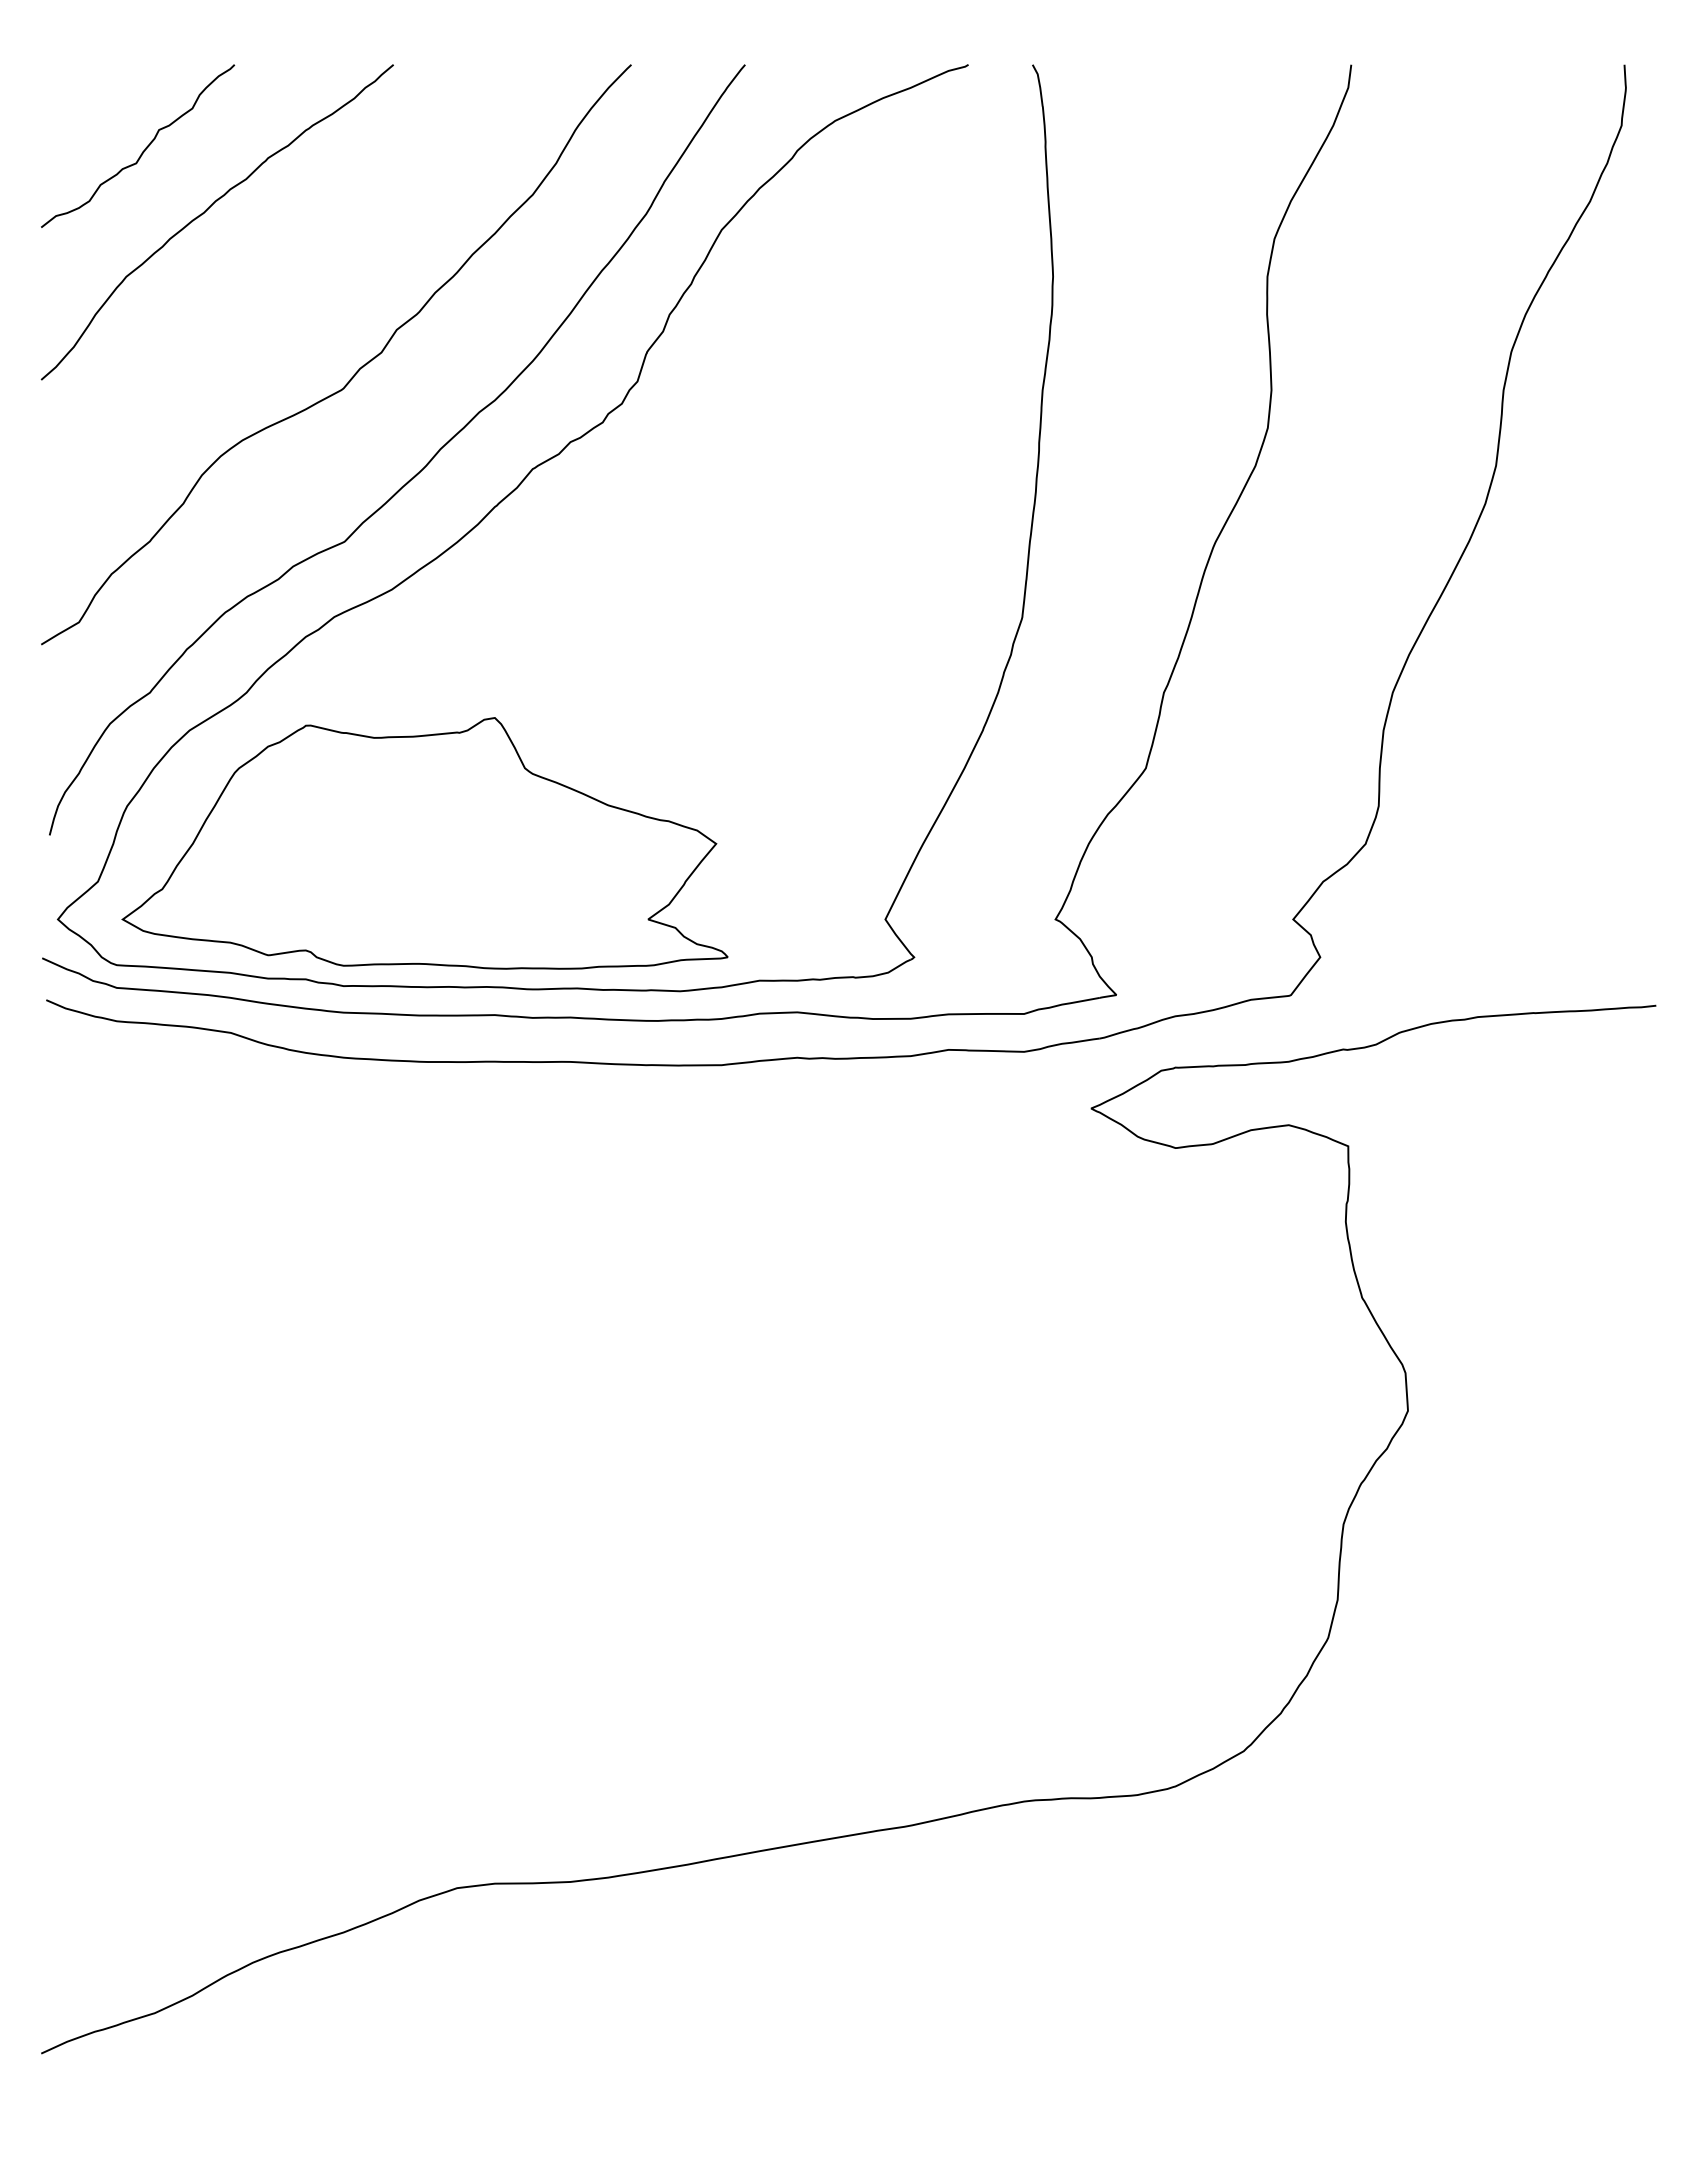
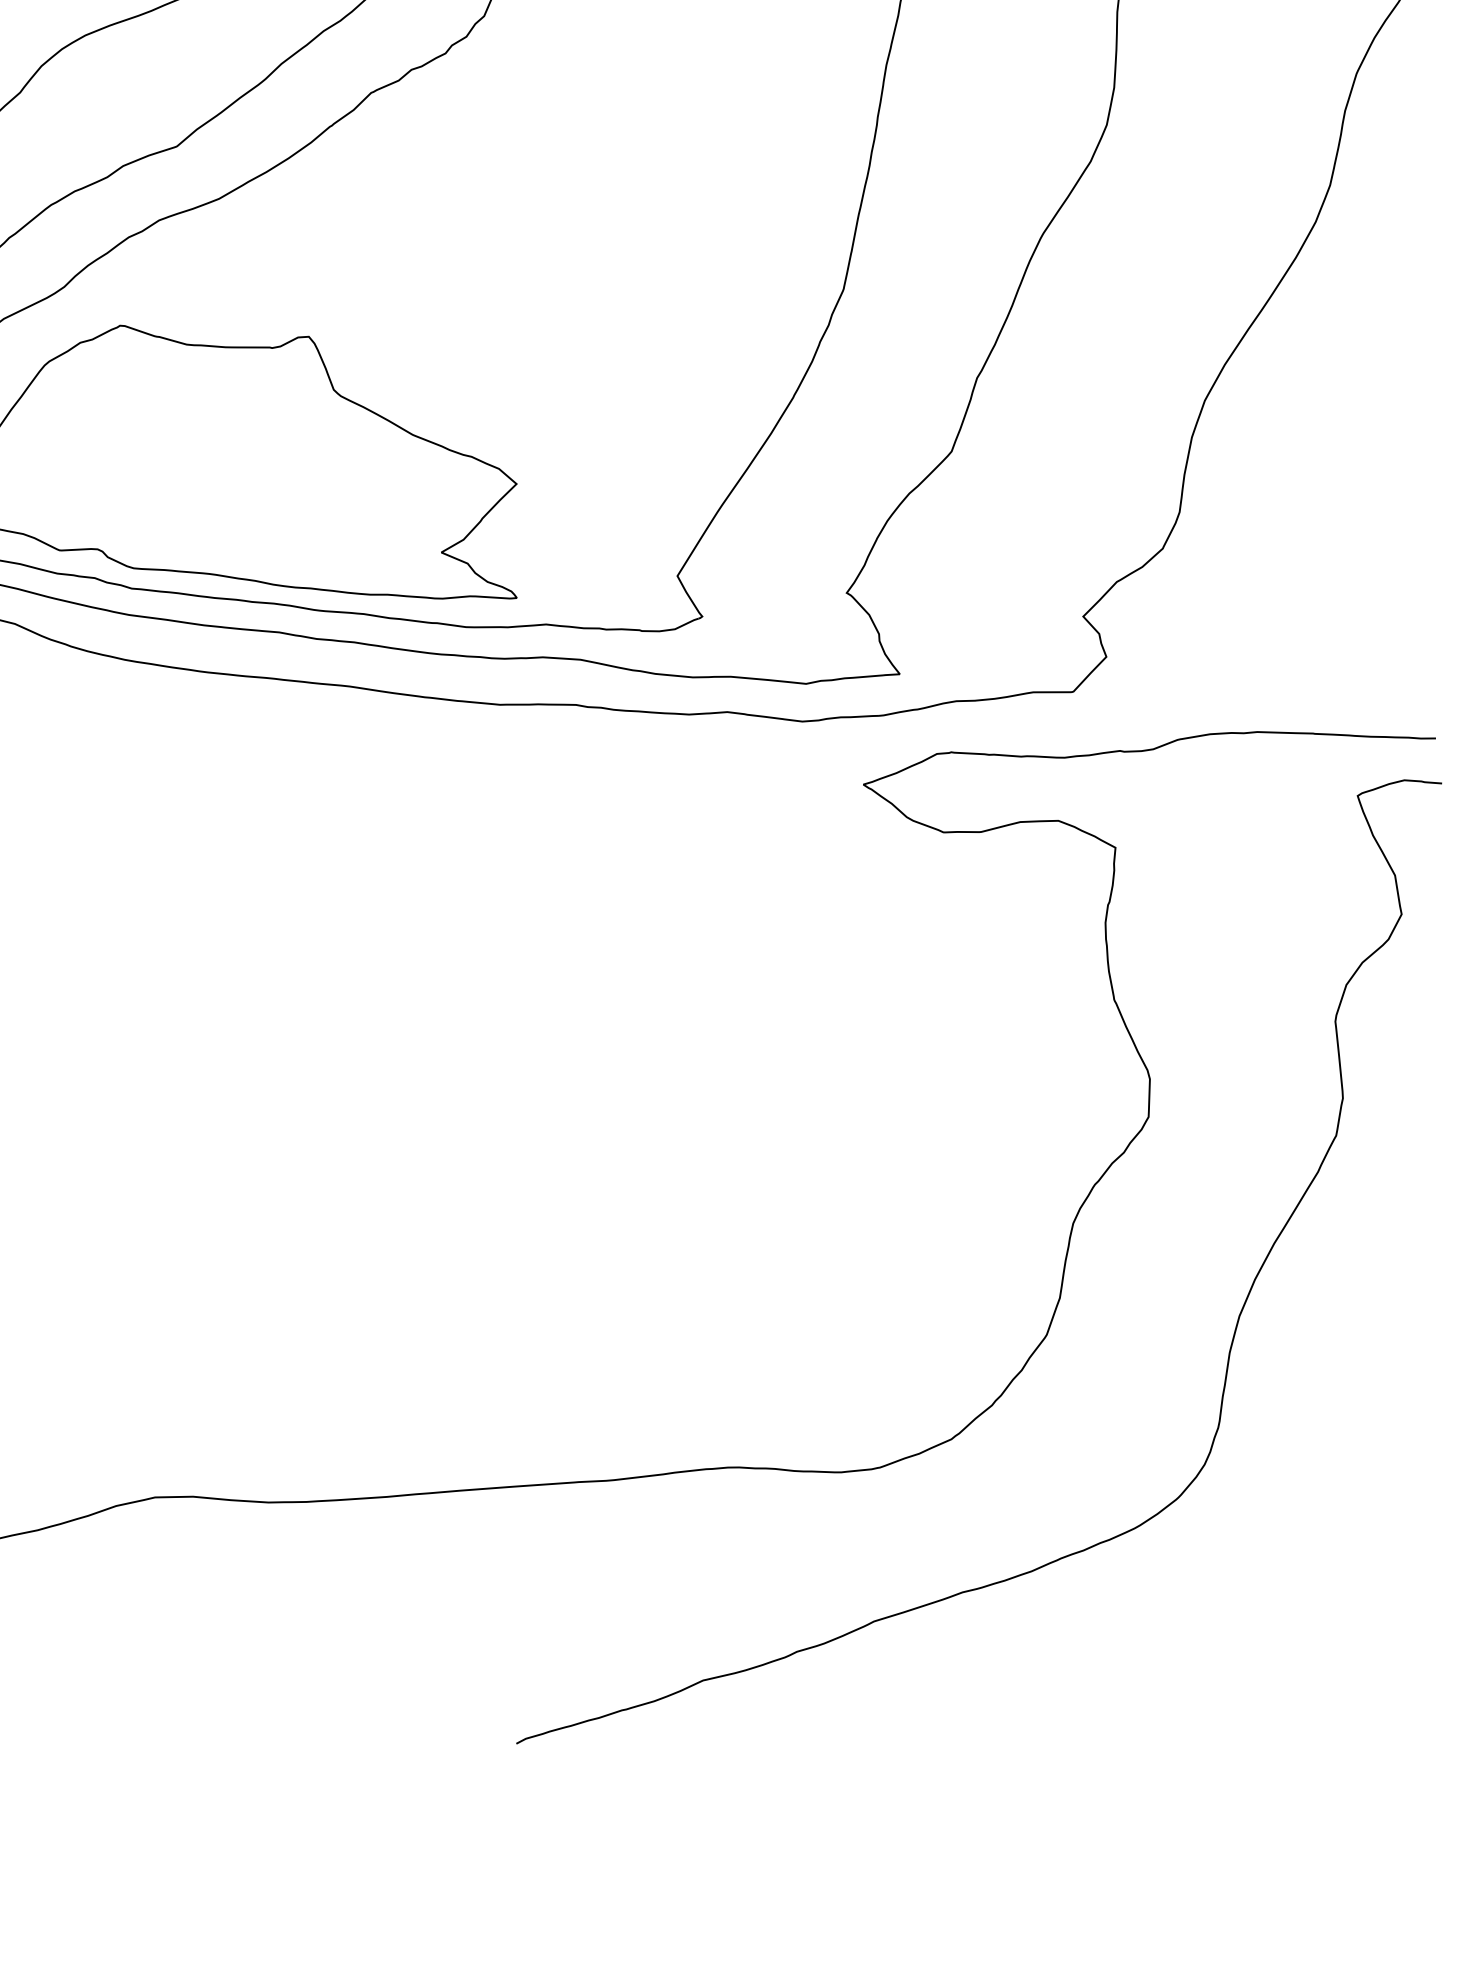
curve: (1514, 1614) -> (1234, 1330), added

